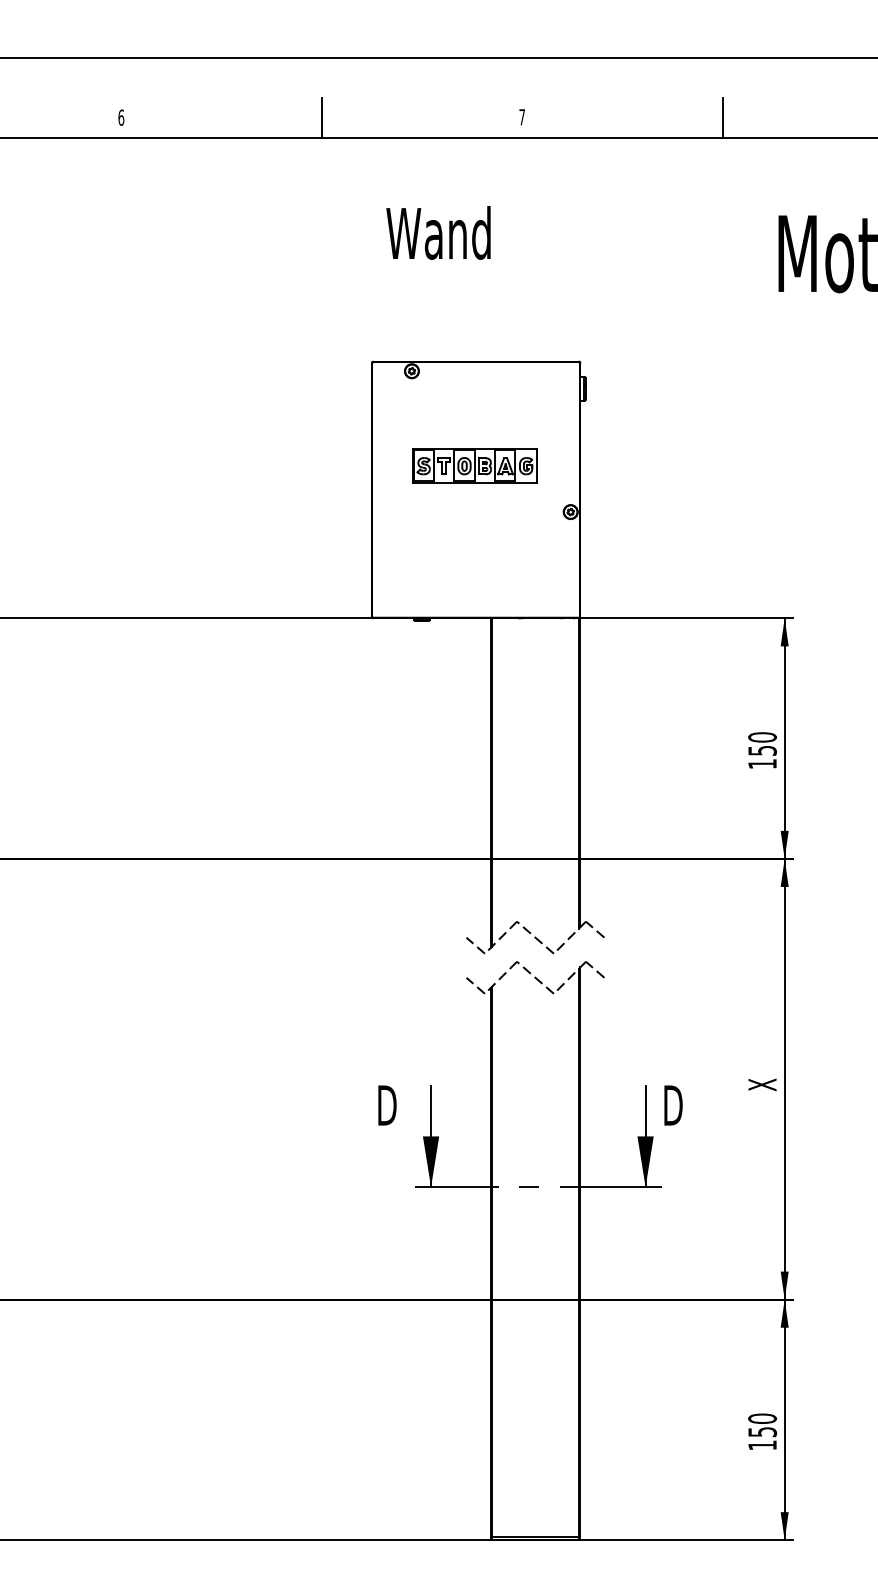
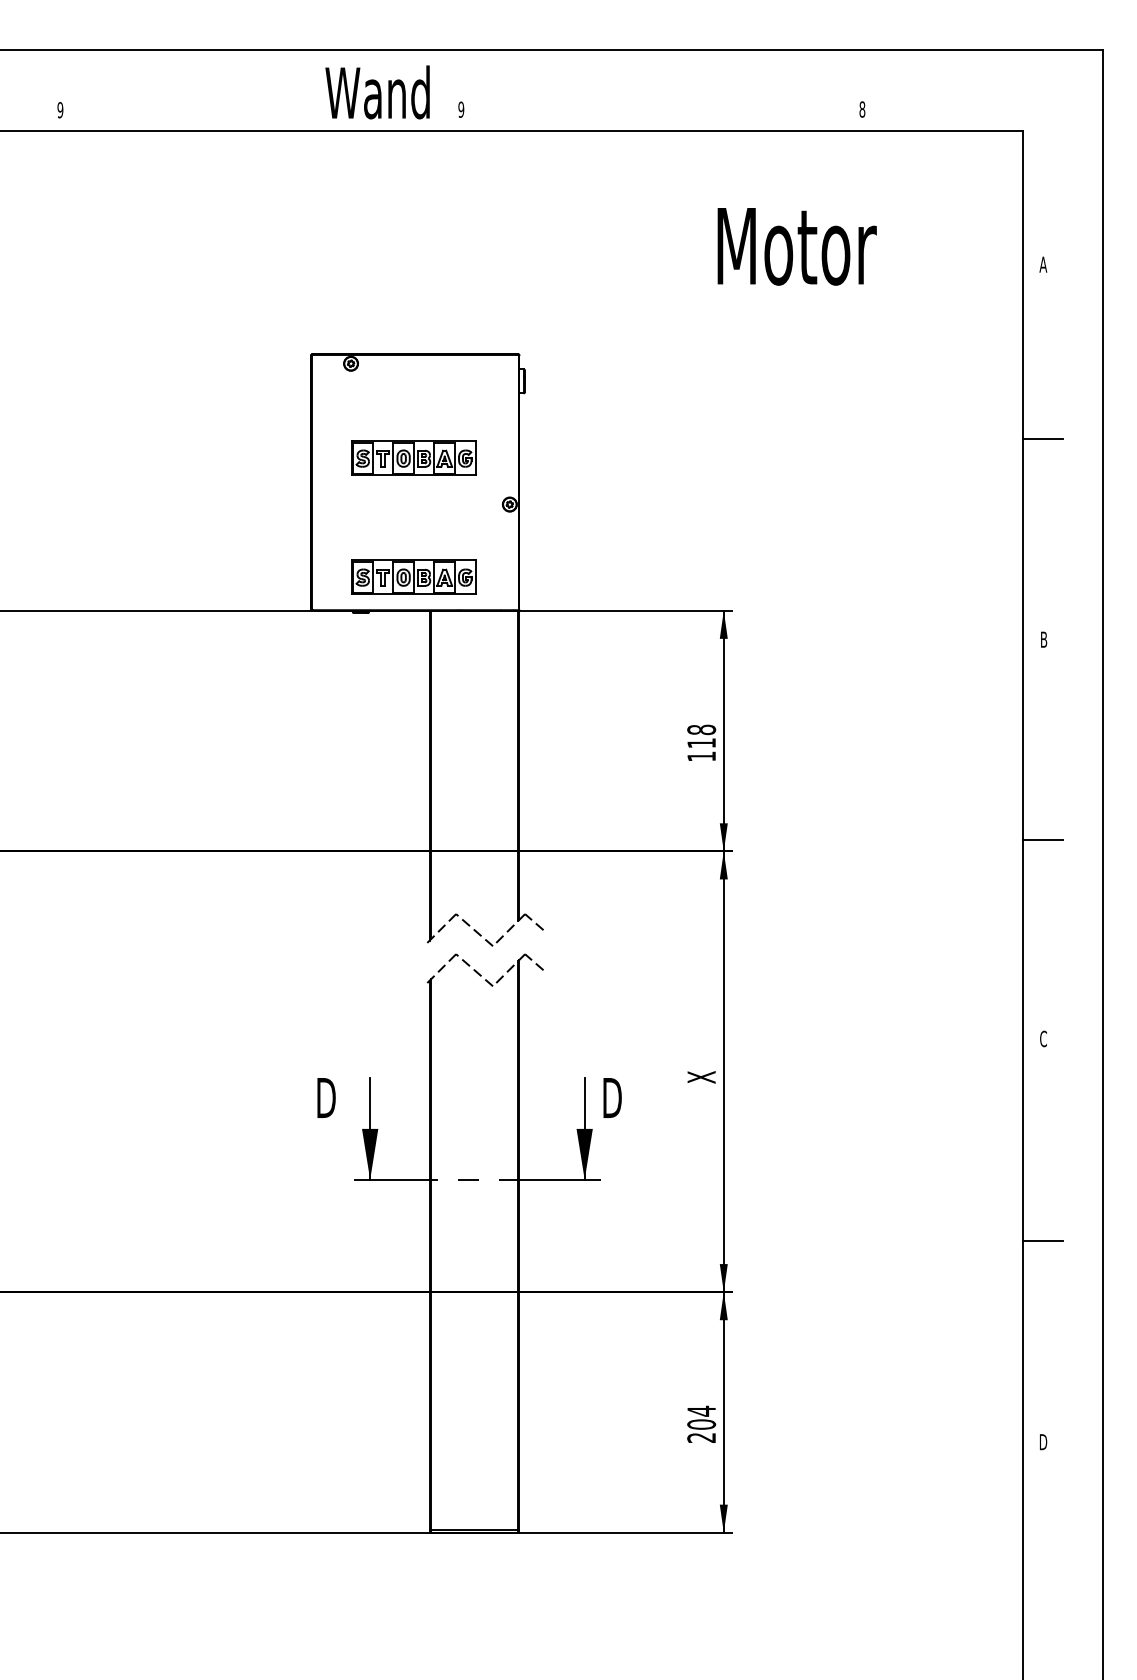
text: (522, 117) -> (461, 109), 7 -> 9
text: (121, 118) -> (60, 110), 6 -> 9
line: (321, 118) -> (260, 110), removed
line: (722, 118) -> (661, 110), removed
text: (438, 233) -> (377, 92), moved
part: (474, 584) -> (413, 576), added
text: (762, 744) -> (701, 736), 150 -> 118
line: (475, 946) -> (414, 938), removed
line: (475, 986) -> (414, 978), removed
text: (762, 1431) -> (701, 1423), 150 -> 204

